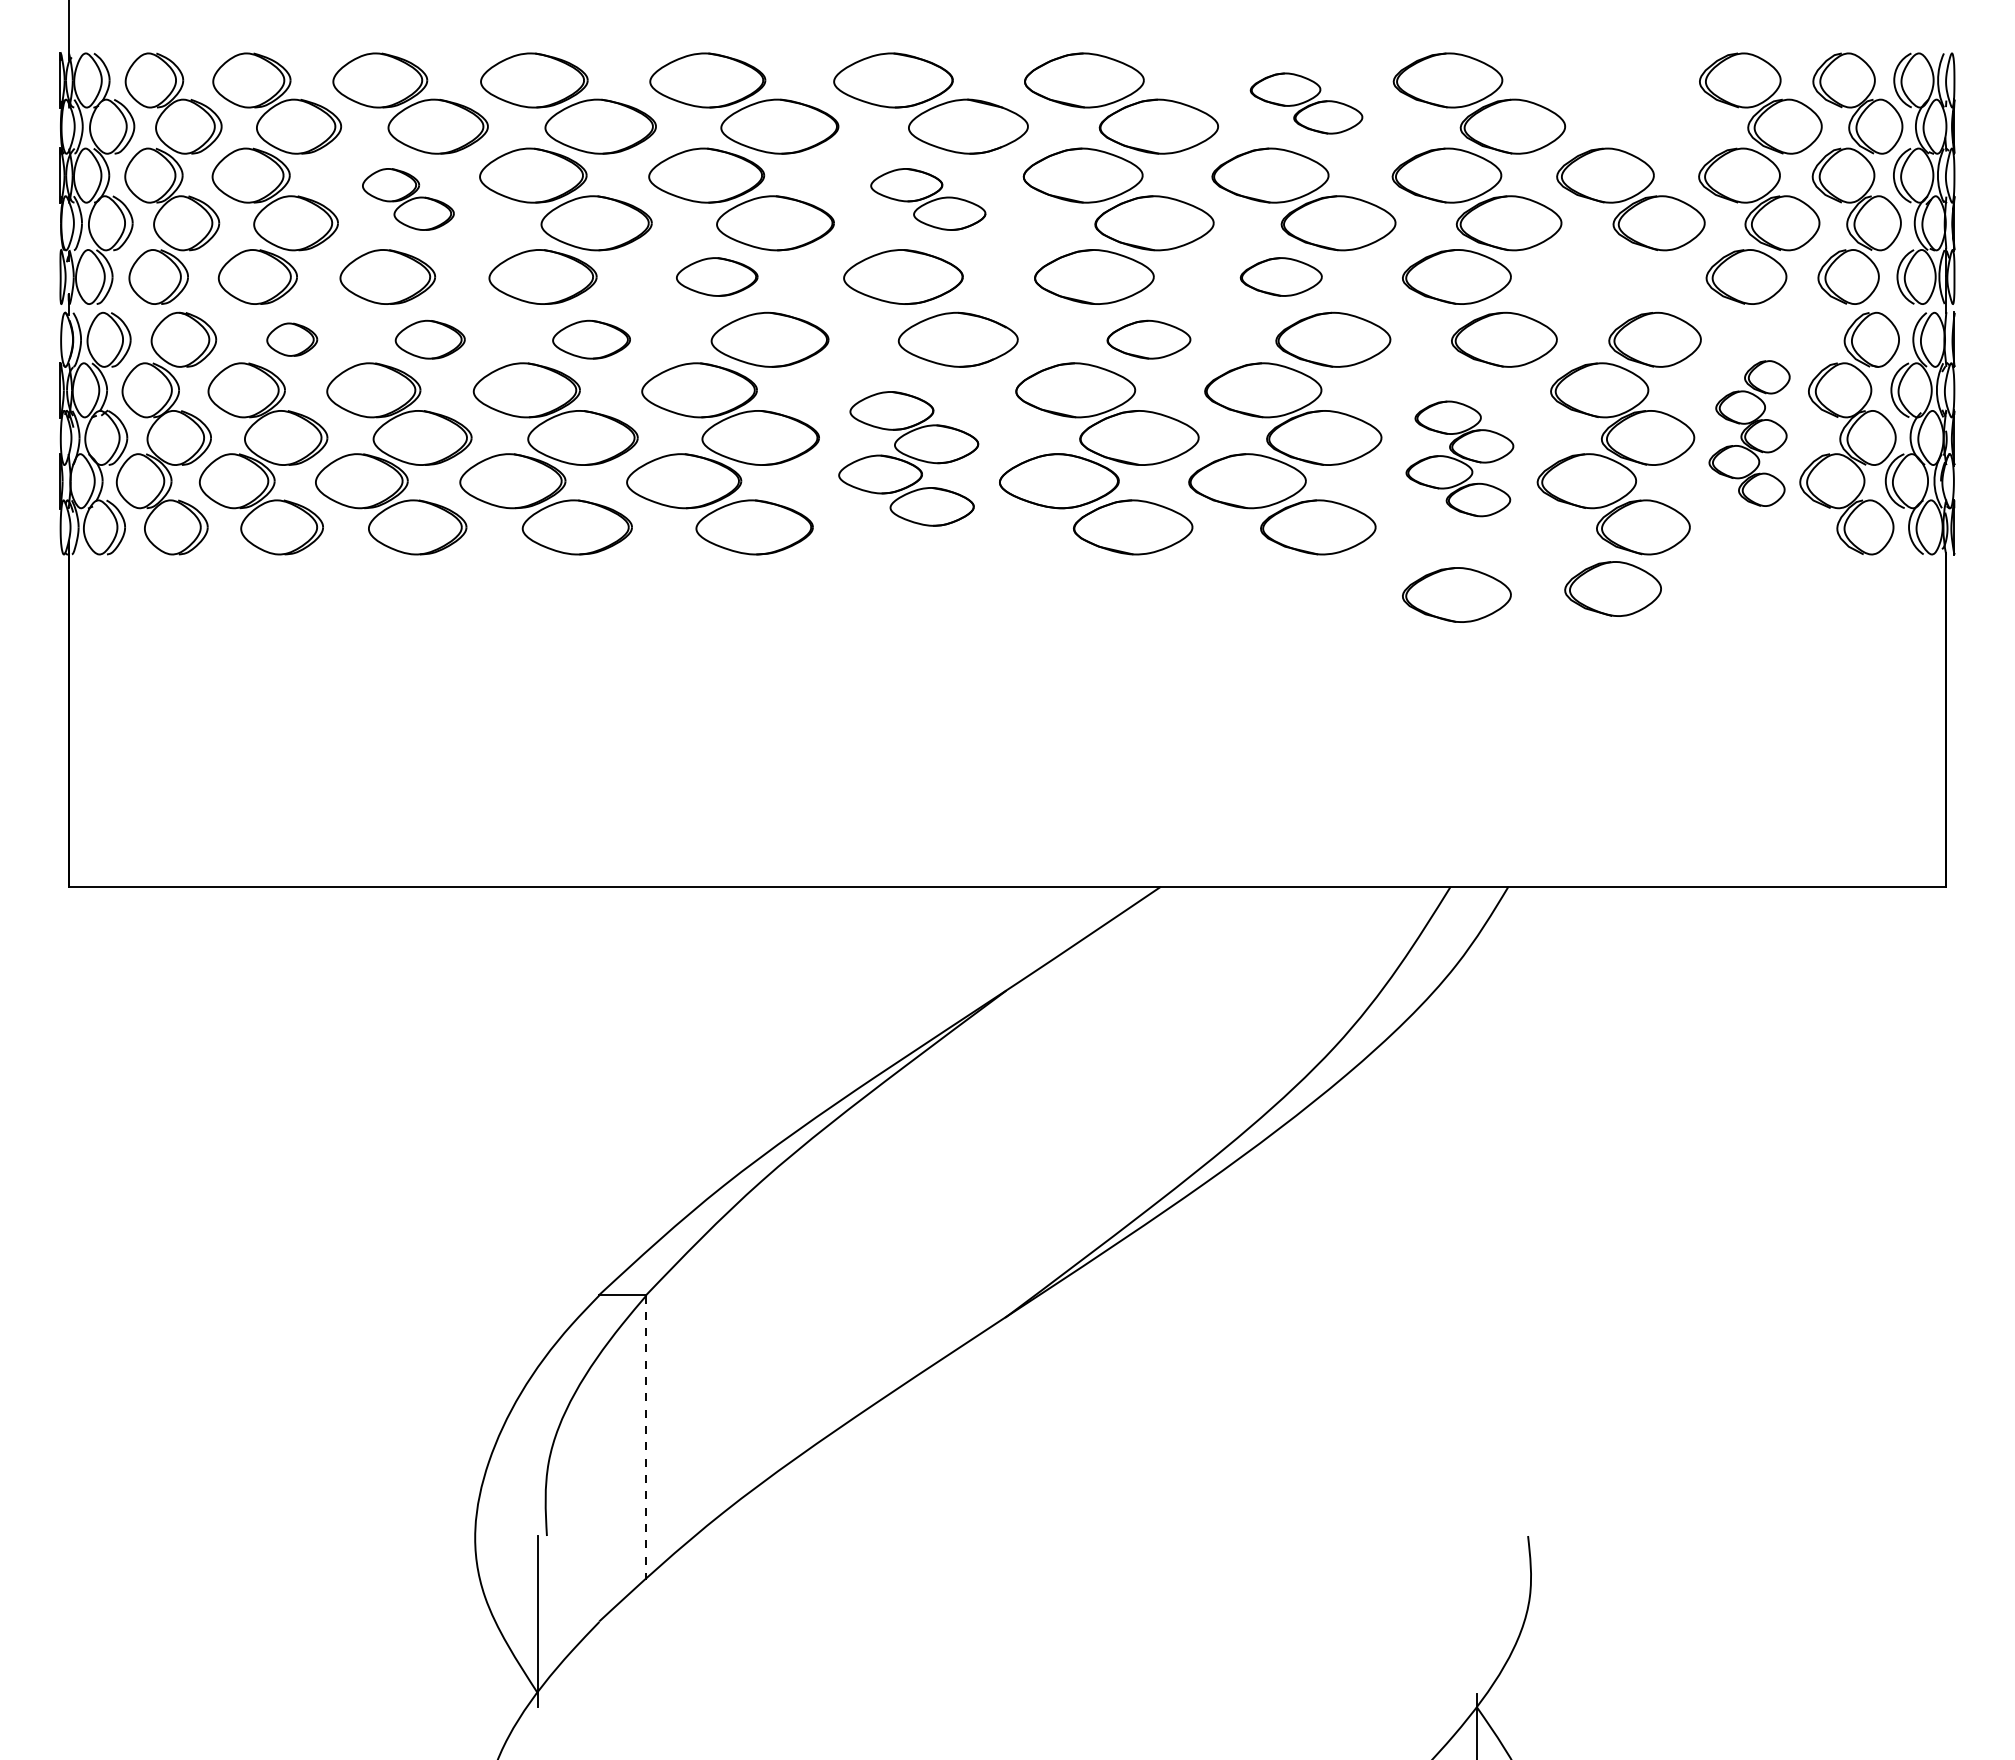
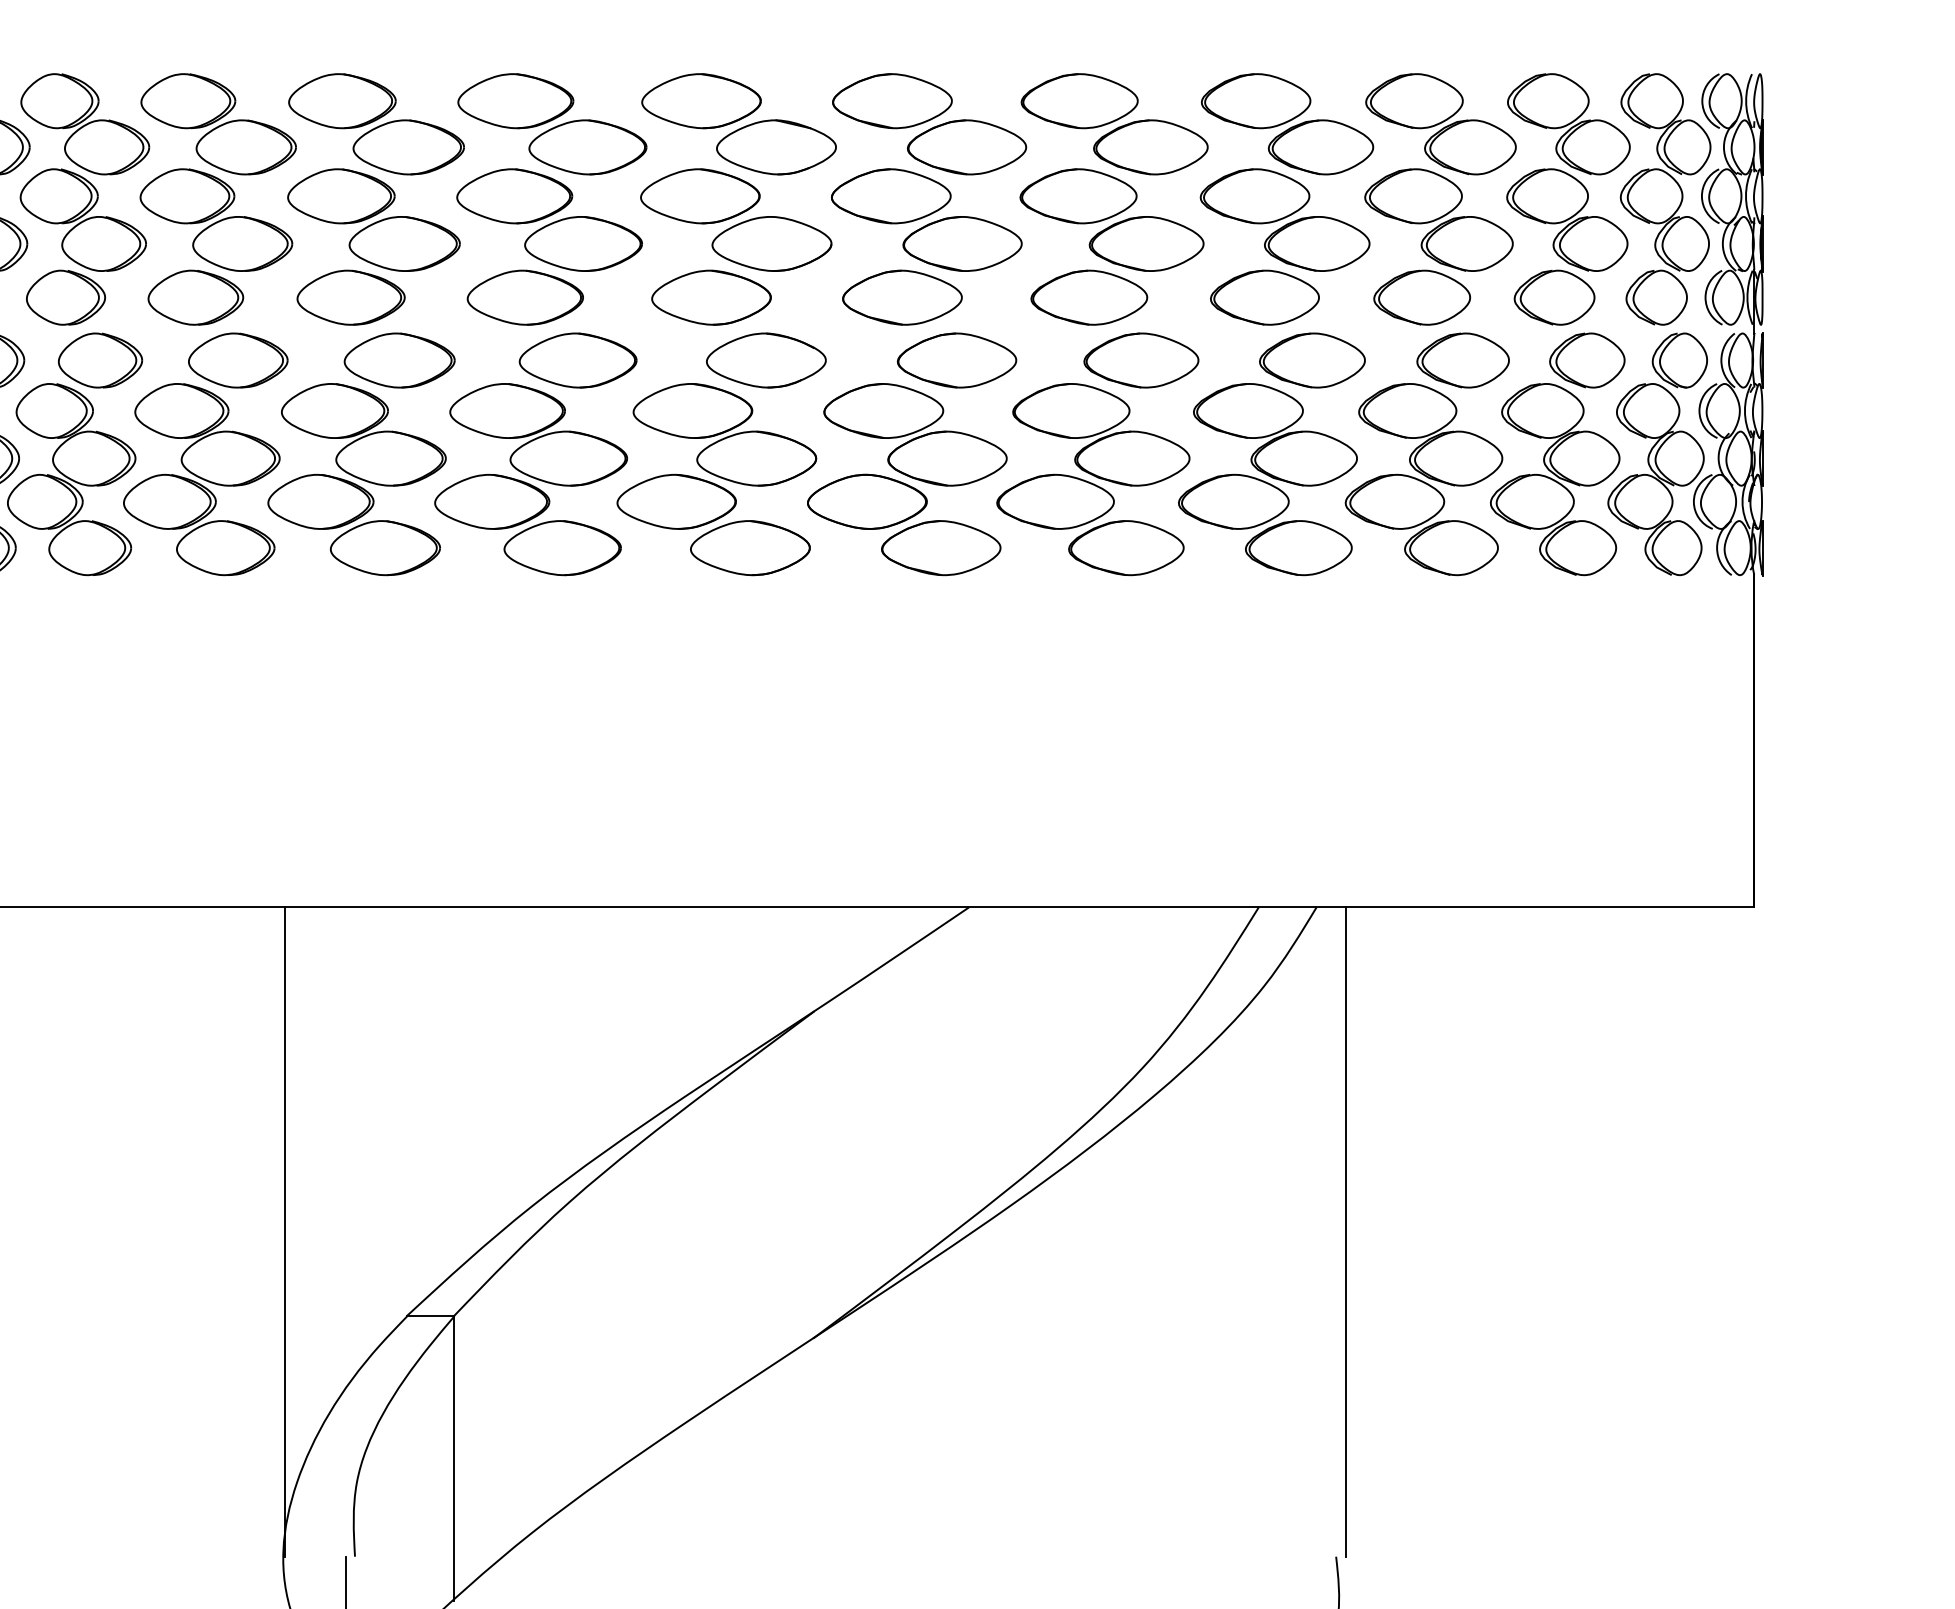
part: (1306, 103) -> (1114, 124), size x1.67
part: (1632, 103) -> (1440, 124), added
part: (408, 199) -> (216, 220), size x1.67
part: (928, 199) -> (736, 220), size x1.67
part: (716, 276) -> (524, 297), size x1.43
part: (1281, 276) -> (1089, 297), size x1.43
part: (291, 339) -> (99, 360), size x1.67
part: (430, 339) -> (238, 360), size x1.43
part: (591, 339) -> (399, 360), size x1.43
part: (1148, 339) -> (956, 360), size x1.43
part: (1749, 433) -> (1557, 454), size x1.67
part: (908, 458) -> (716, 479), size x1.43
part: (1459, 458) -> (1267, 479), size x1.67
part: (1612, 588) -> (1421, 297), moved
part: (1456, 594) -> (1264, 615), removed
line: (476, 1211) -> (284, 1232), added
line: (1538, 1211) -> (1346, 1232), added
line: (646, 1438) -> (454, 1459), dashed -> solid

